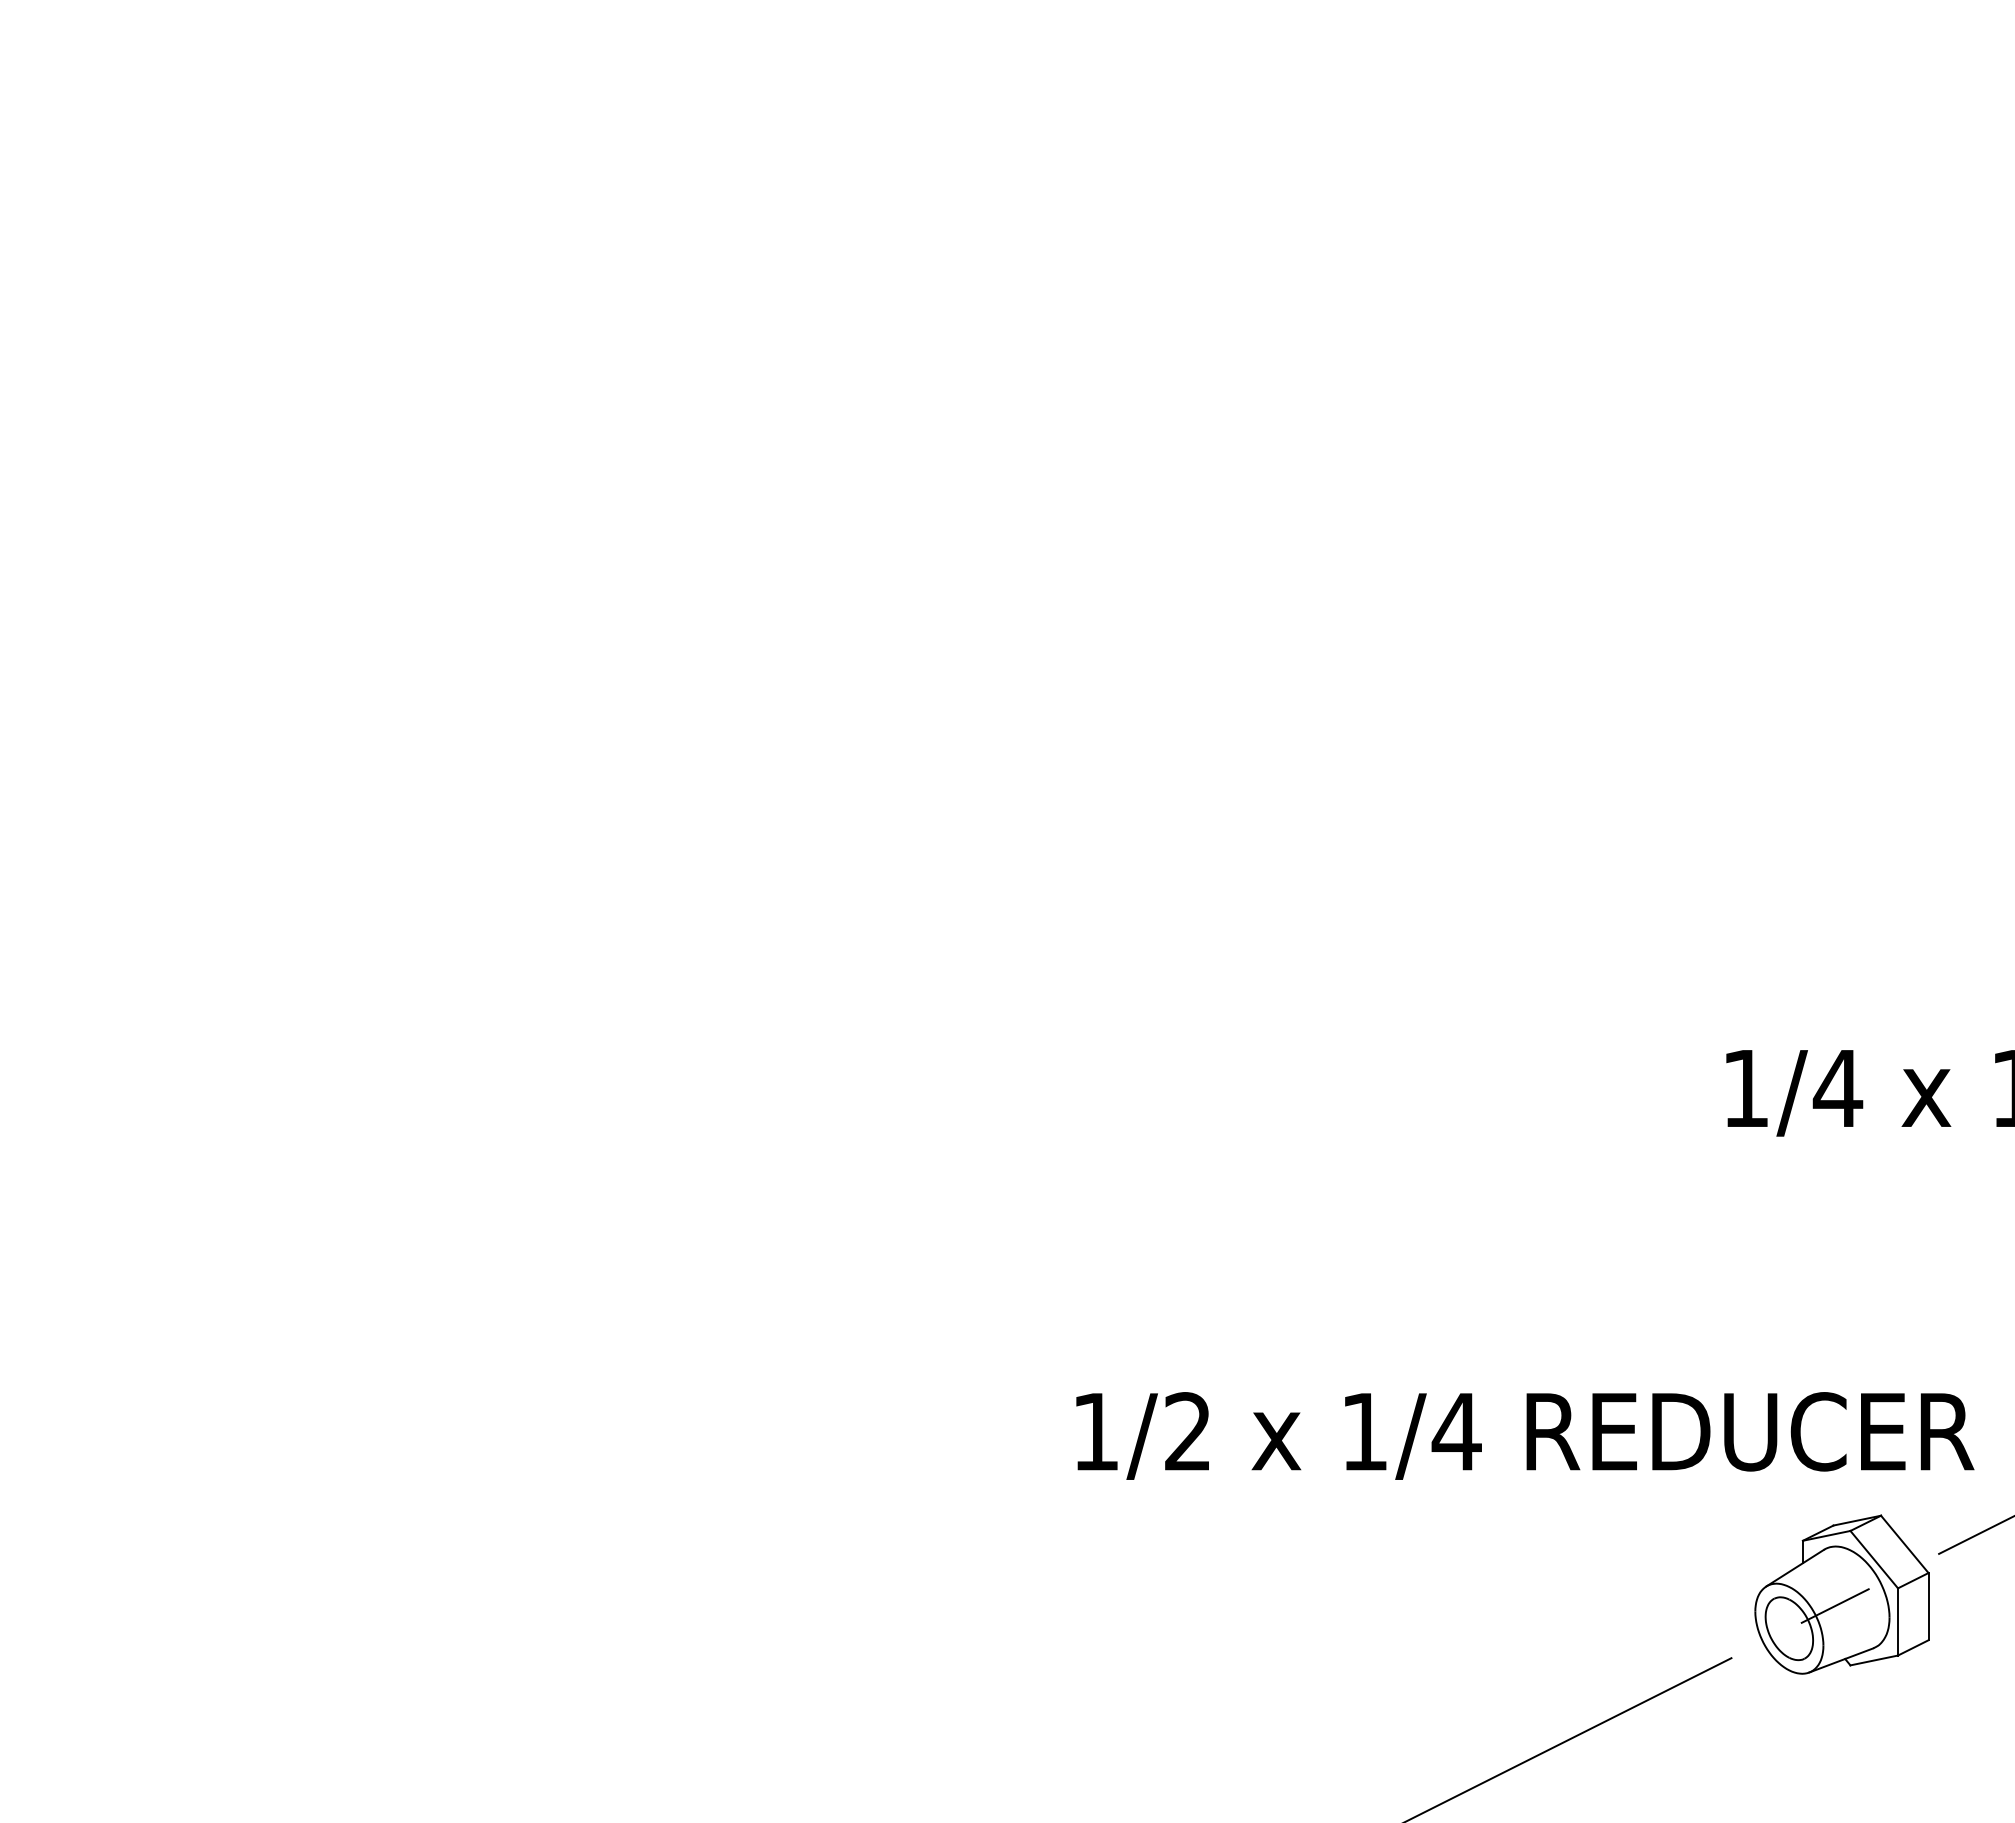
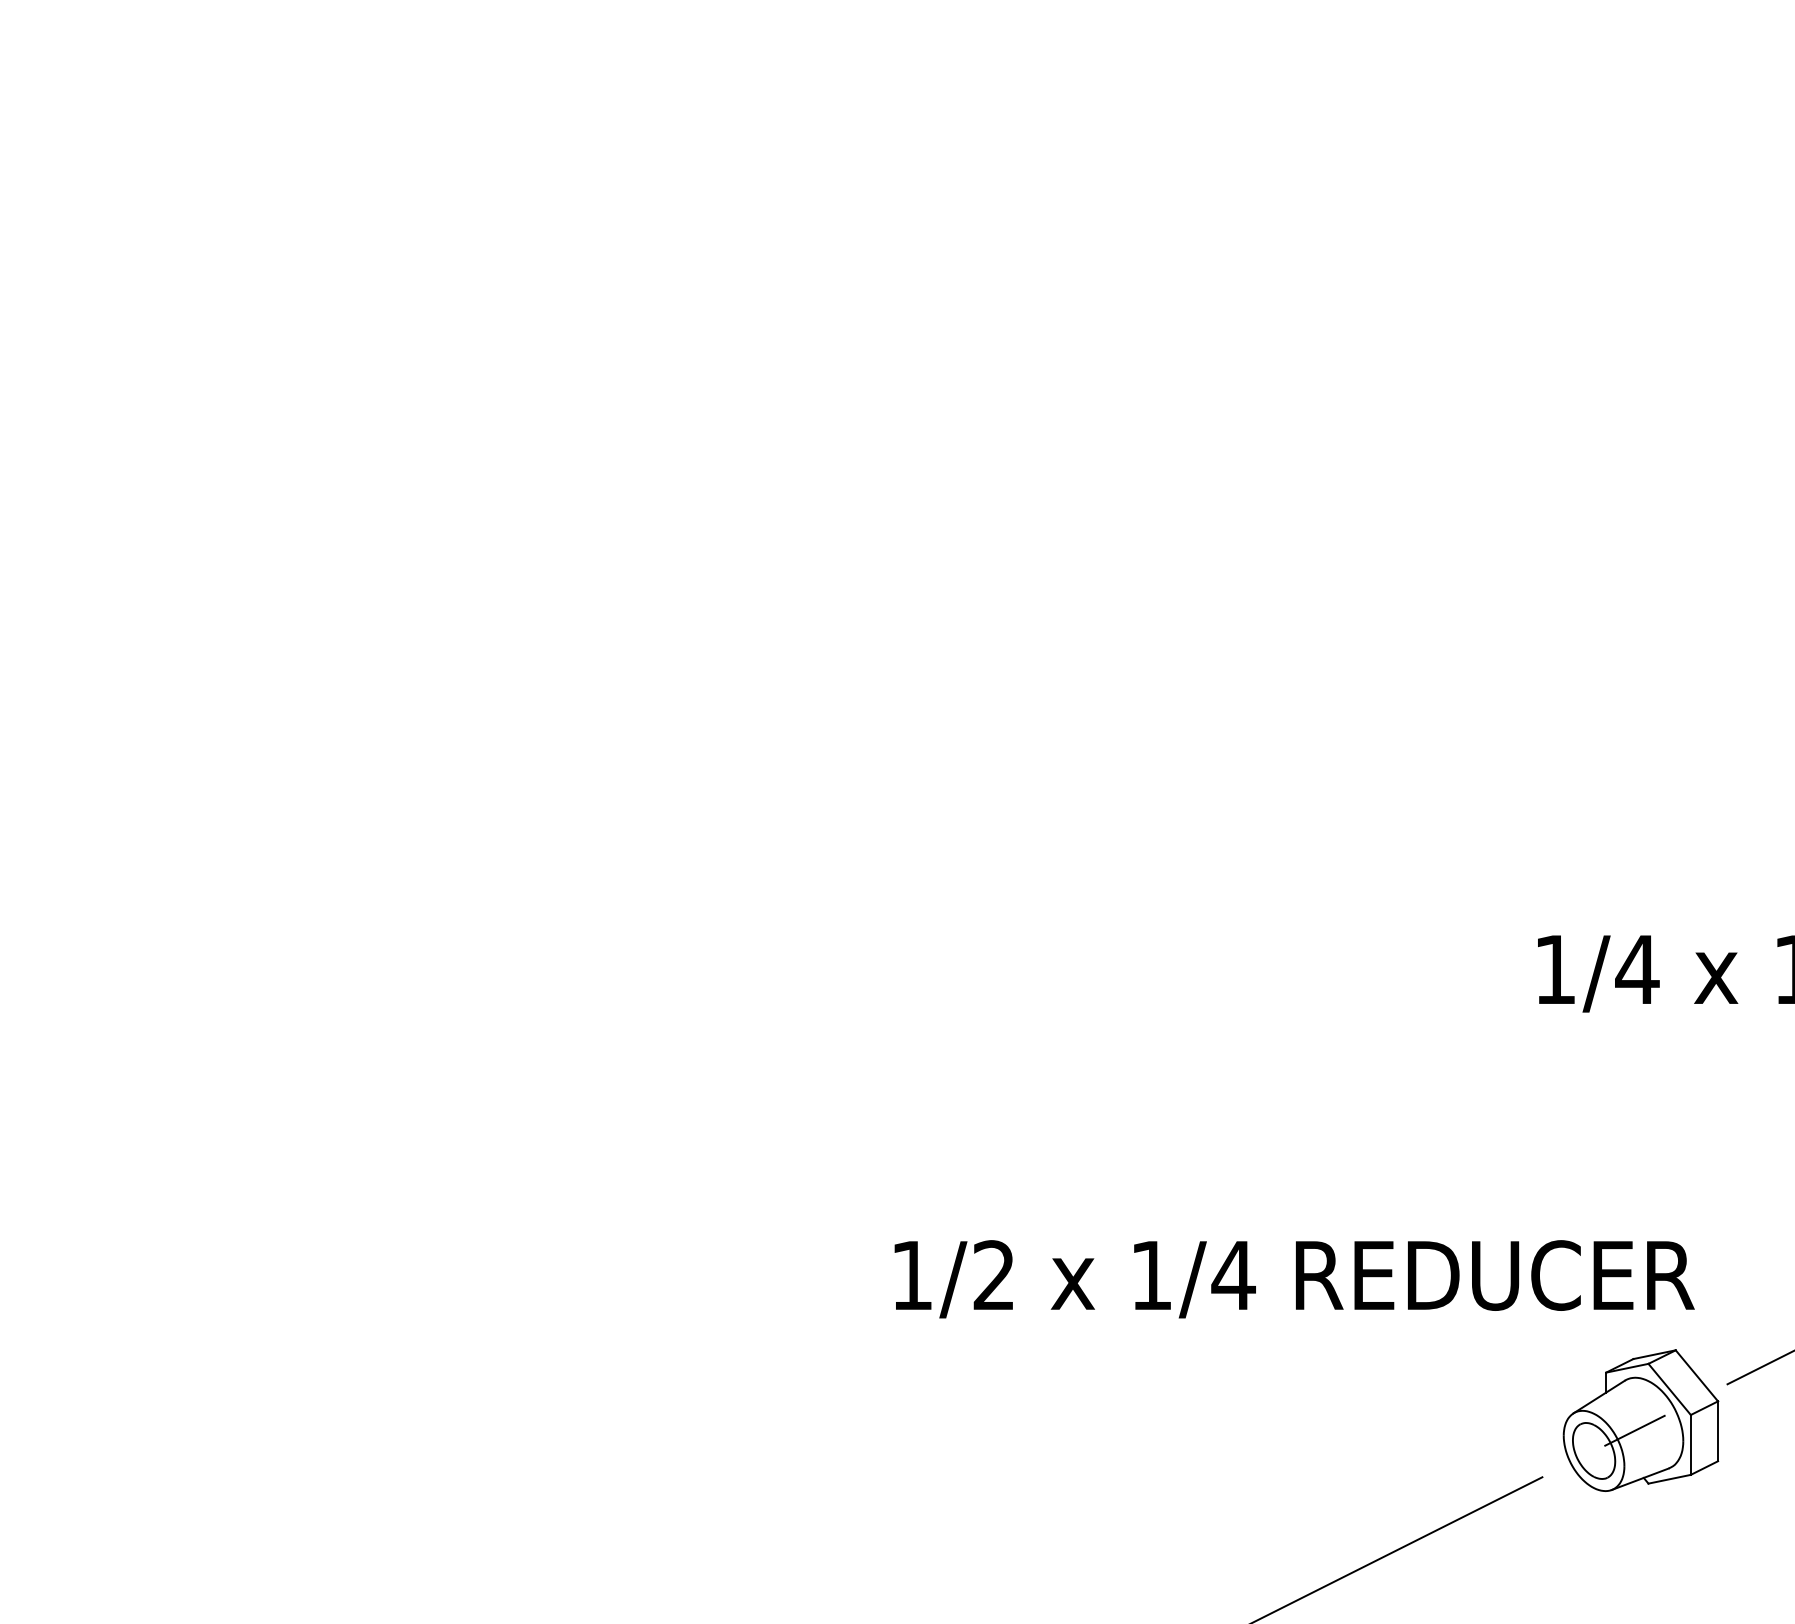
text: (1525, 1435) -> (1294, 1278), moved

